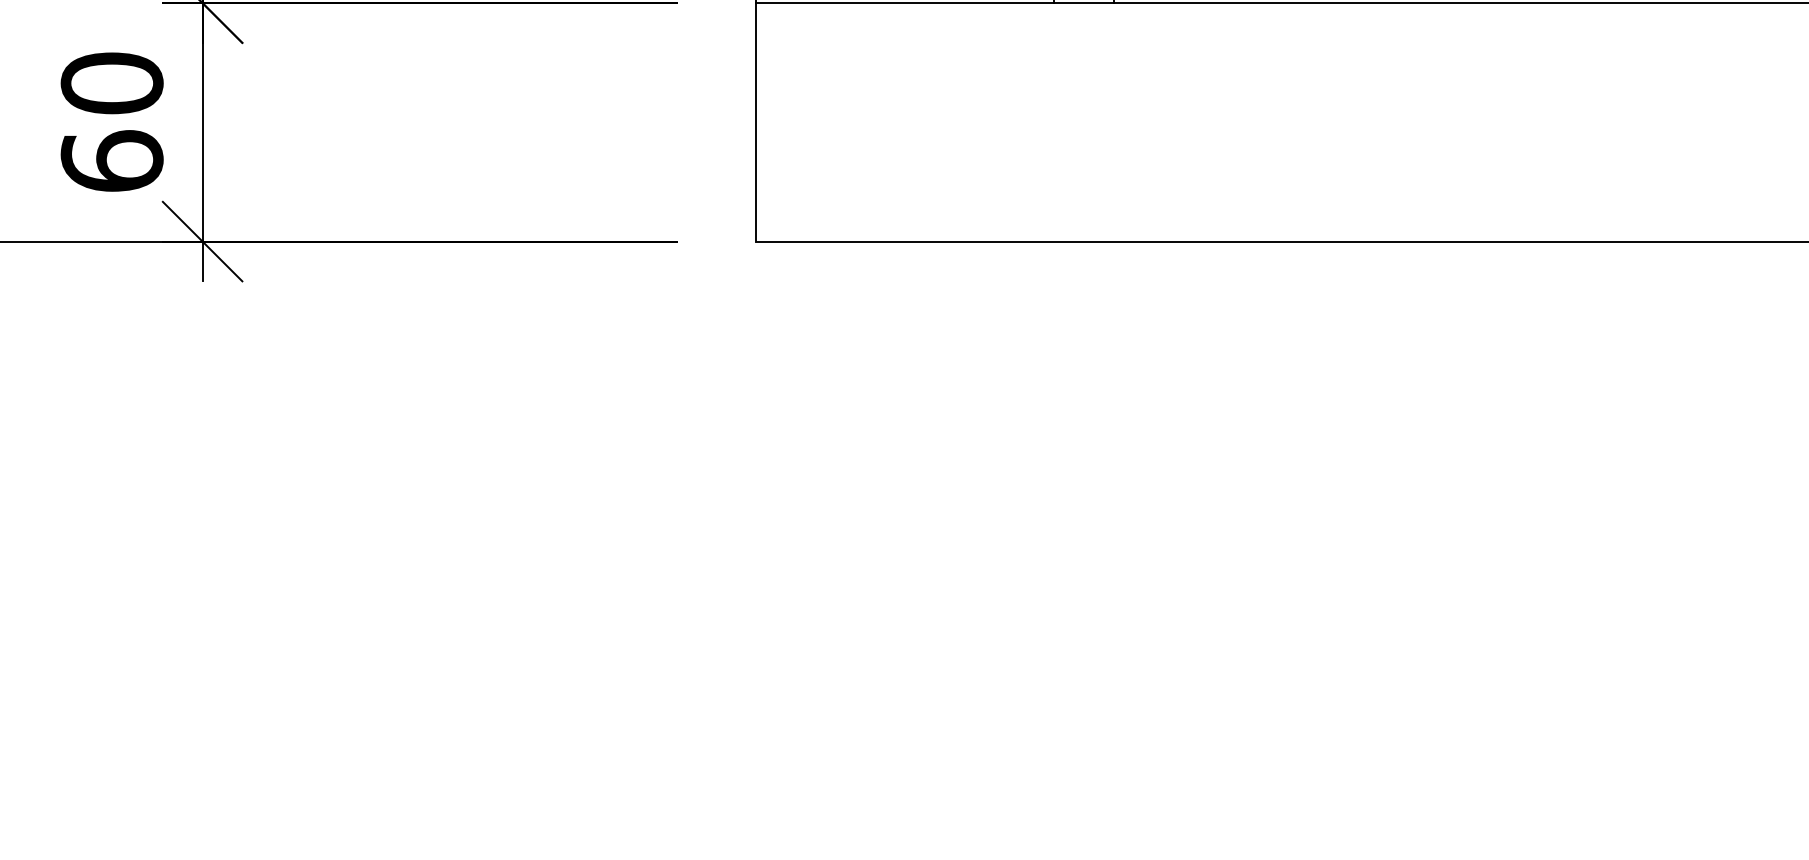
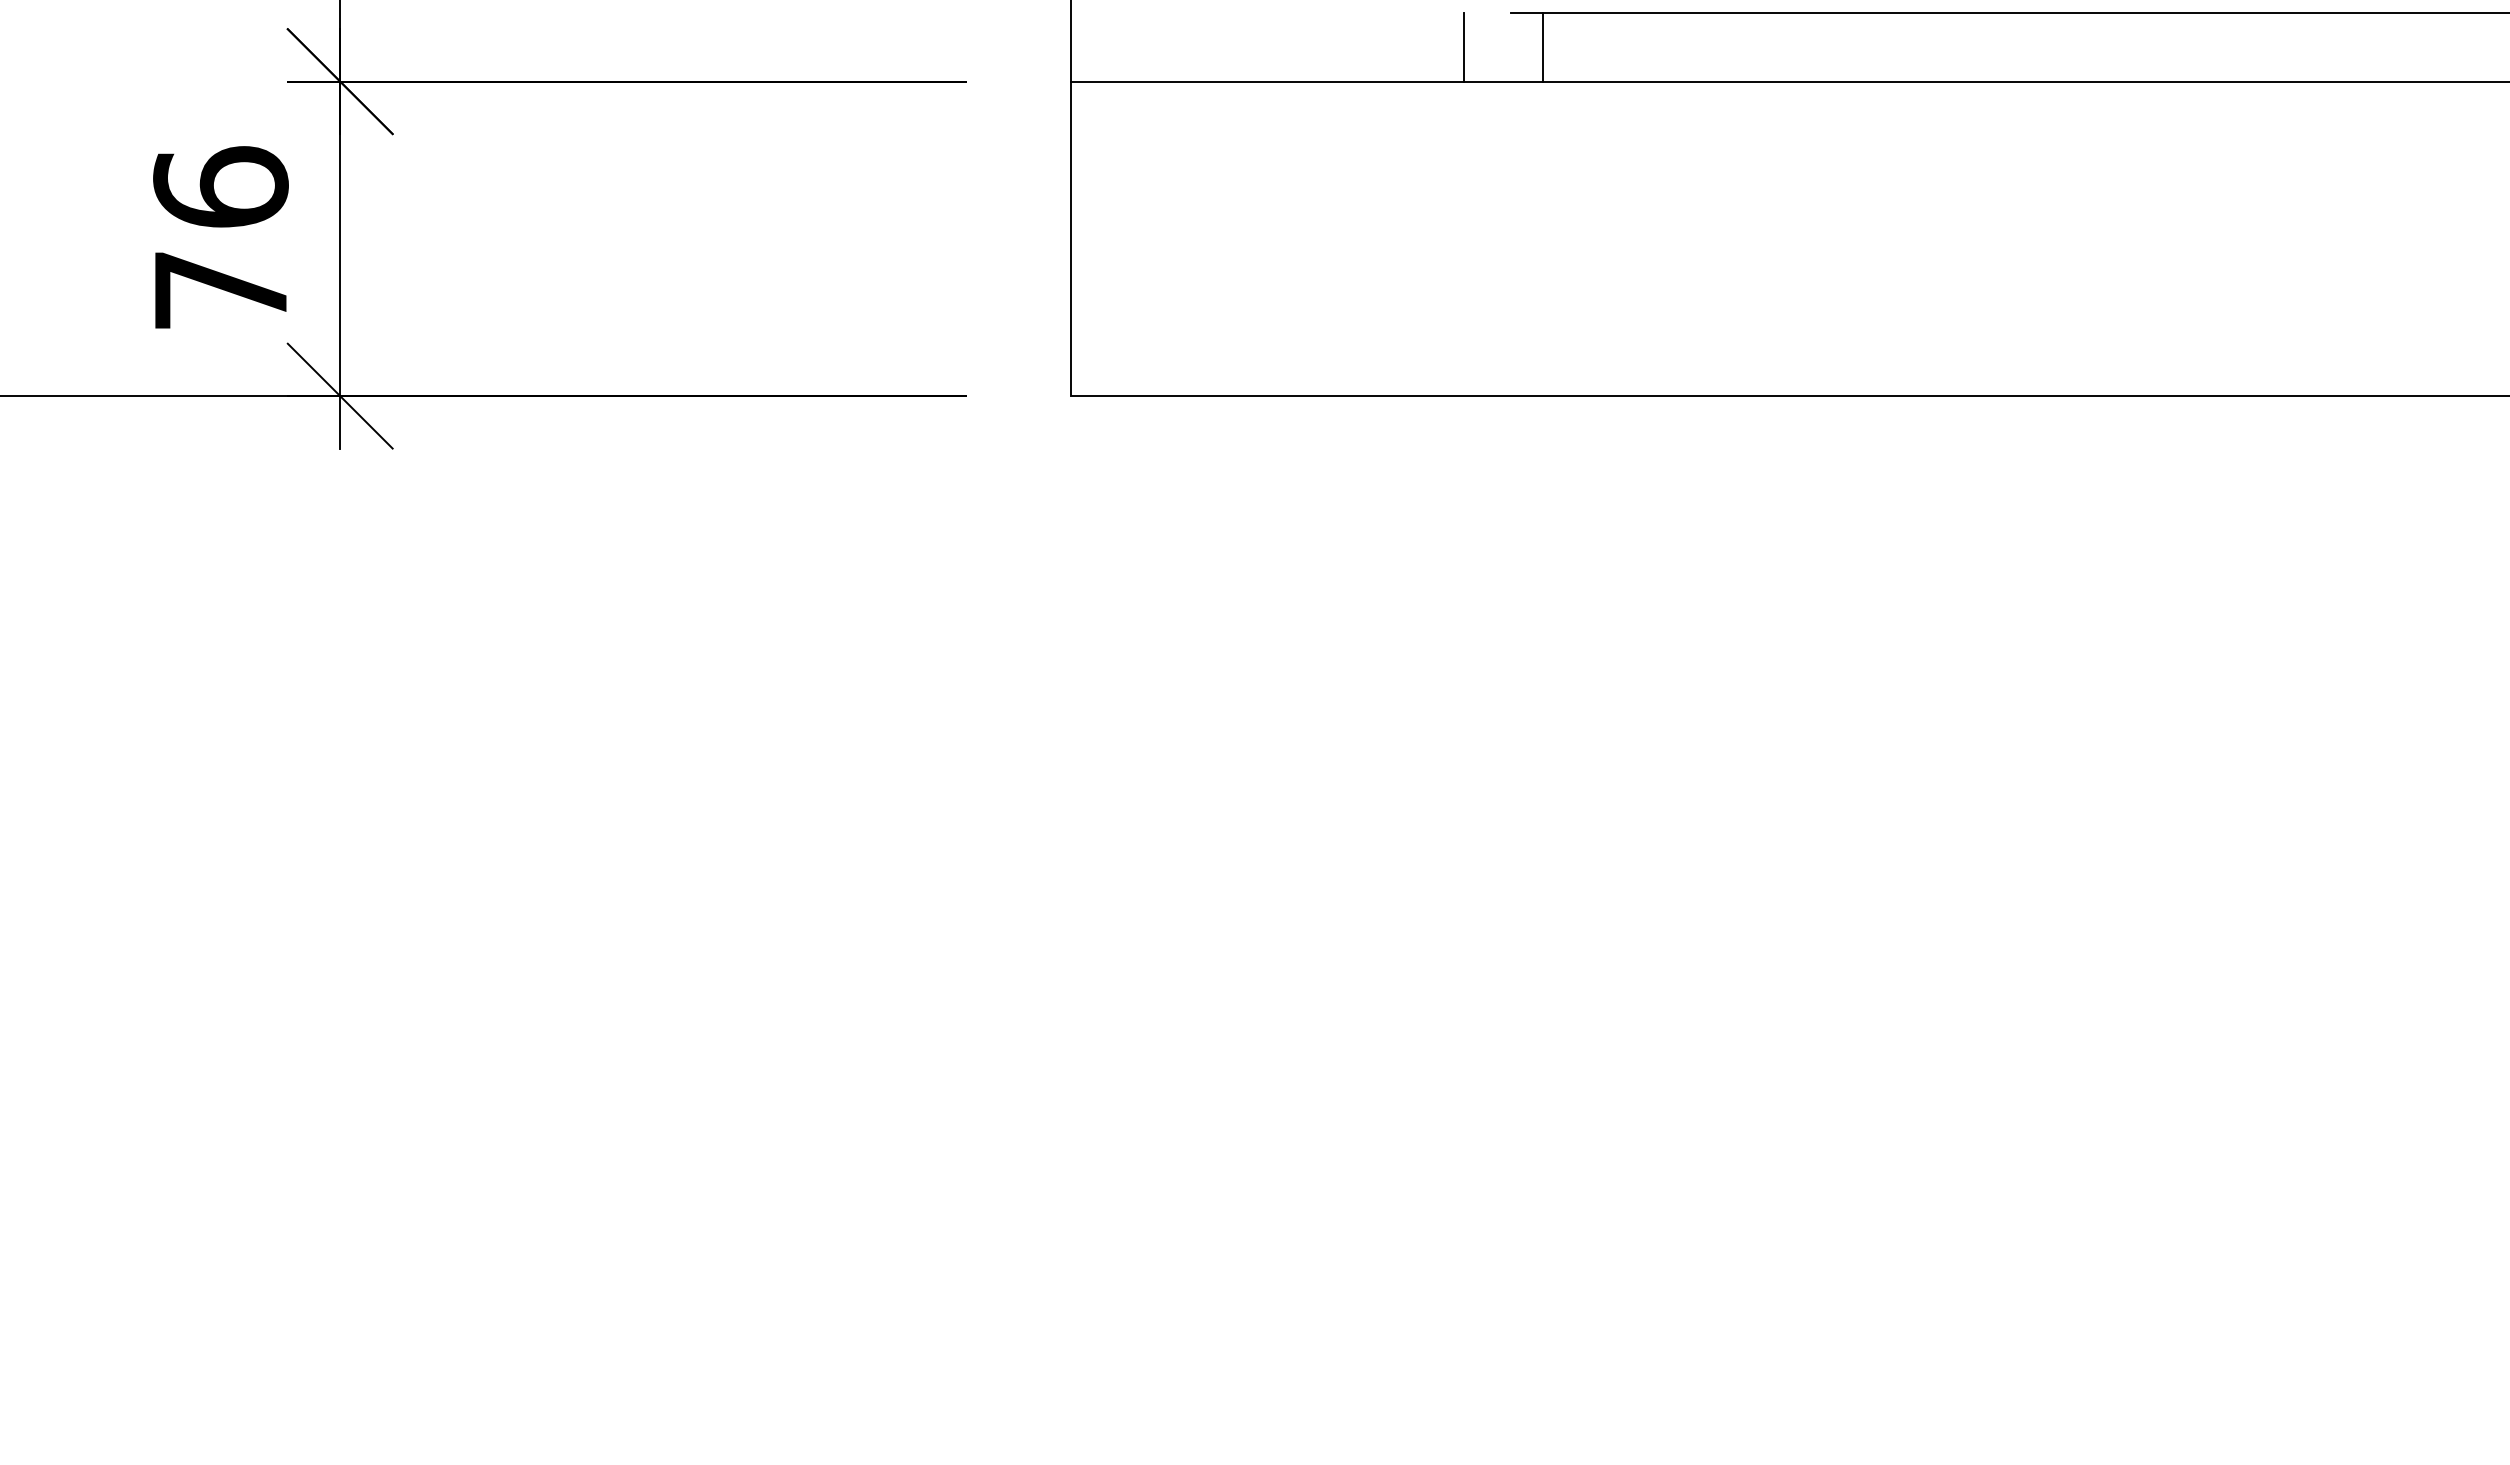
text: (111, 122) -> (220, 238), 60 -> 76

